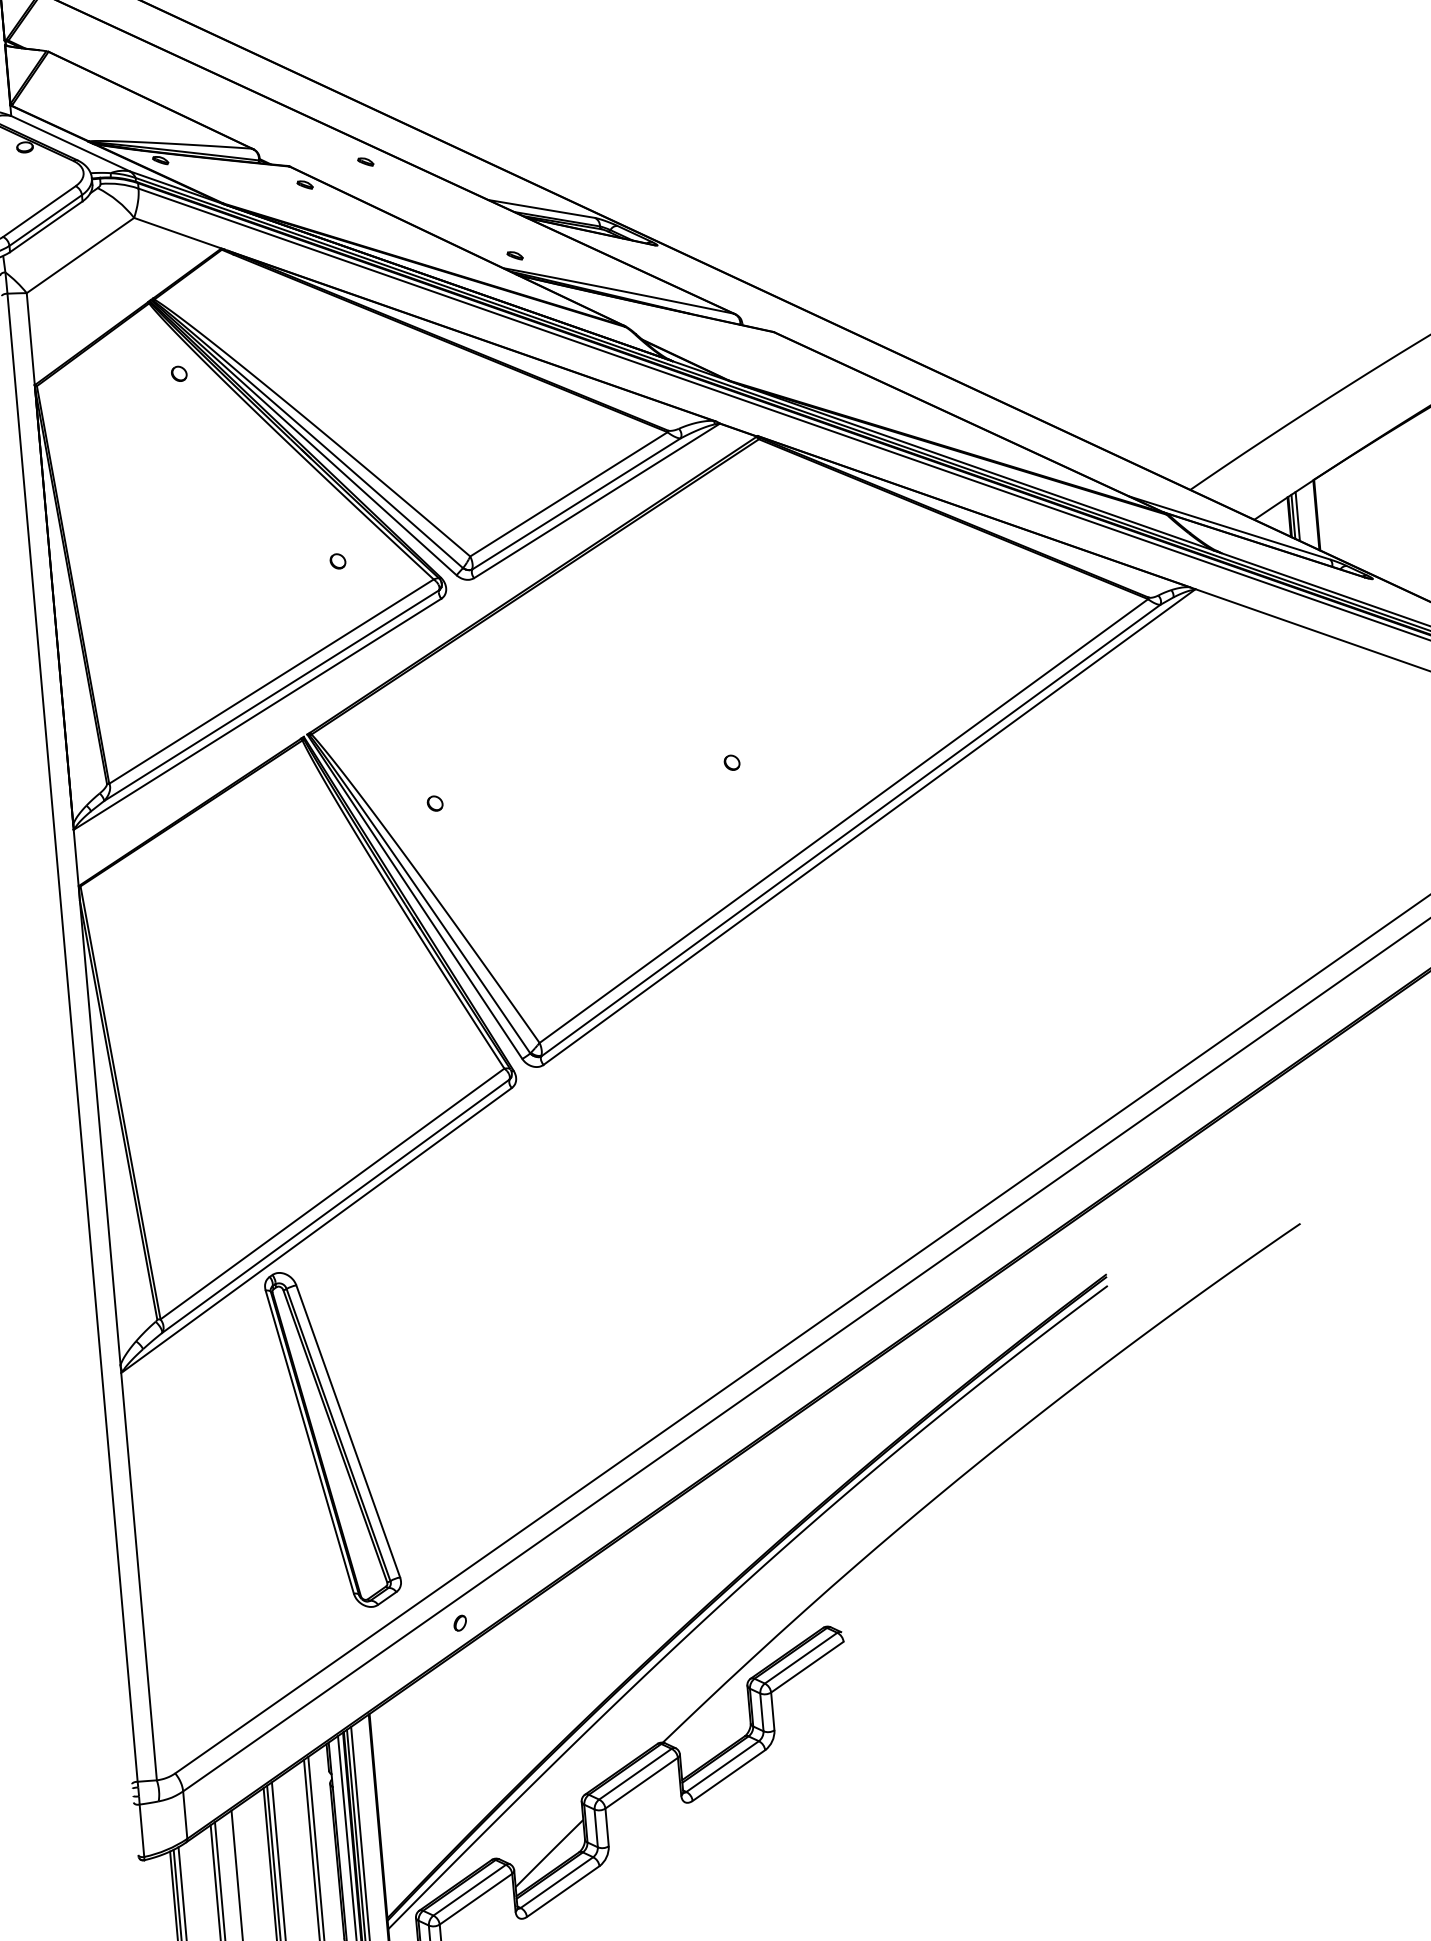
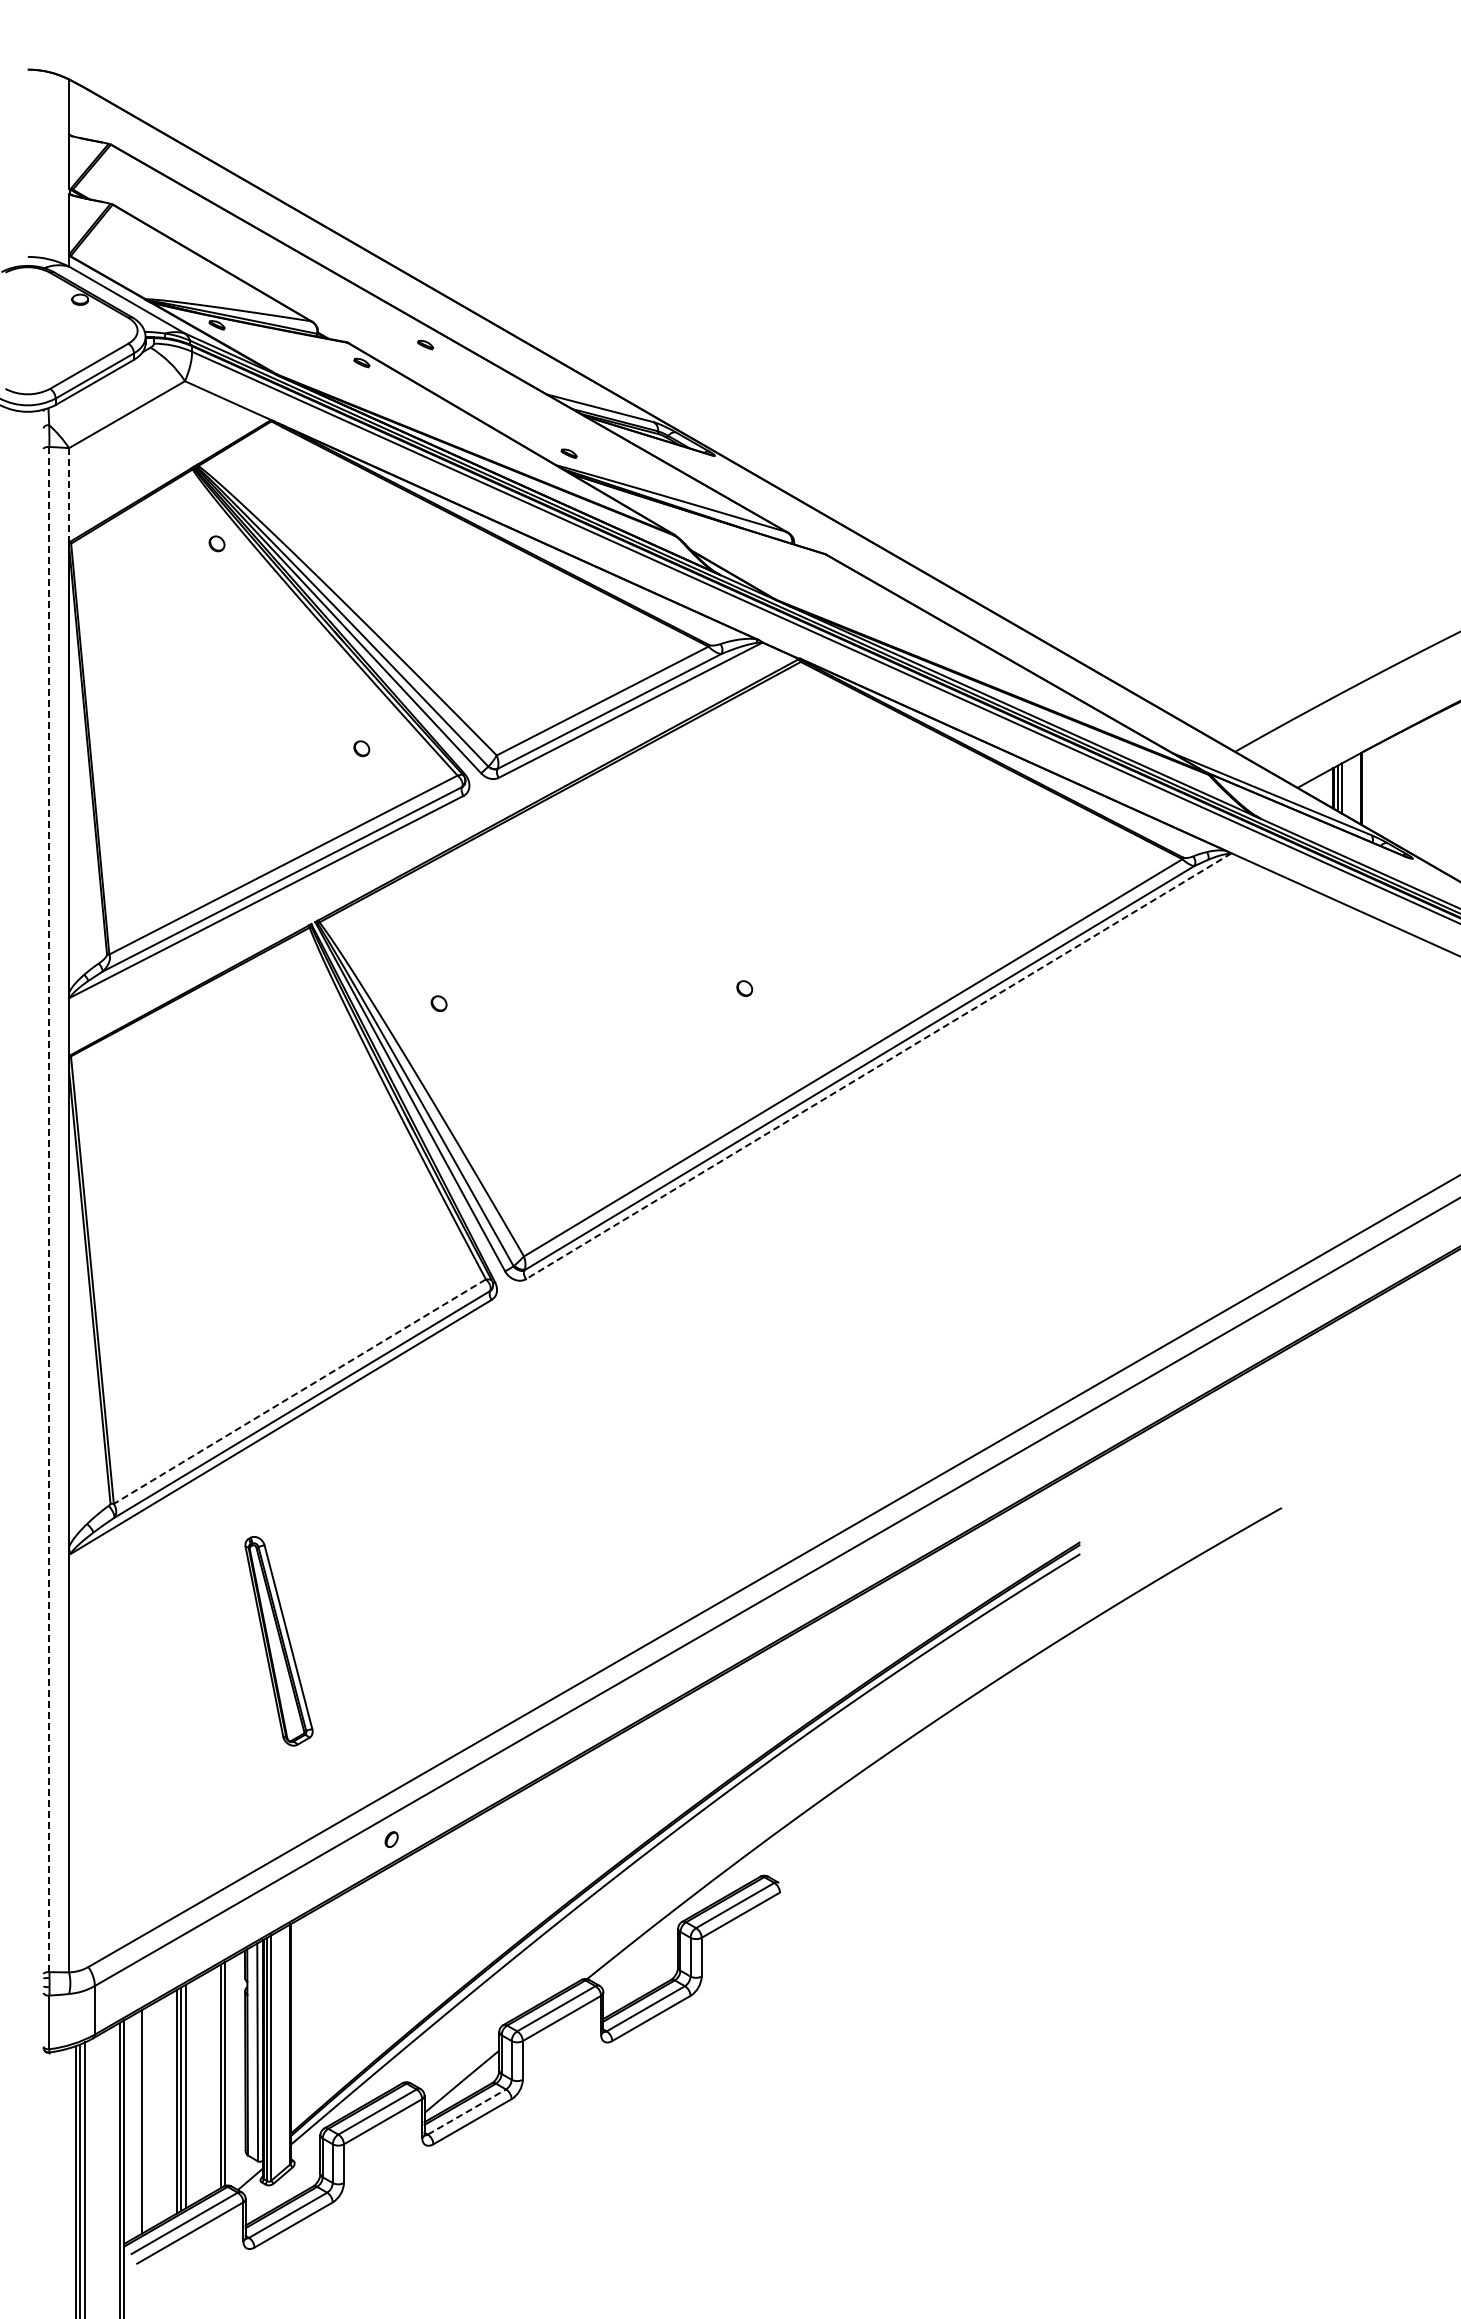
line: (31, 339) -> (69, 495), solid -> dashed
line: (869, 827) -> (878, 1066), solid -> dashed
line: (72, 1037) -> (49, 1209), solid -> dashed
line: (332, 1193) -> (299, 1391), solid -> dashed
part: (332, 1439) -> (278, 1641), size x0.6
line: (557, 1882) -> (467, 2111), solid -> dashed

